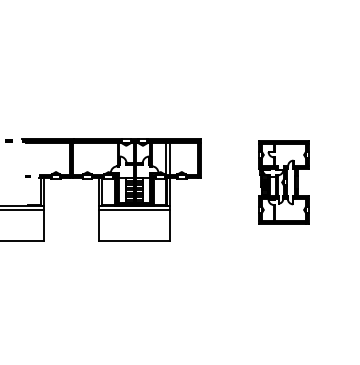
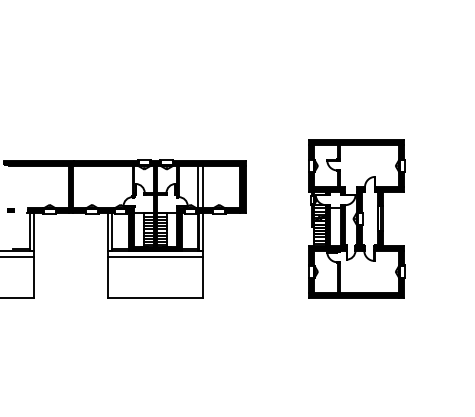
part: (283, 182) -> (356, 218), size x1.43

